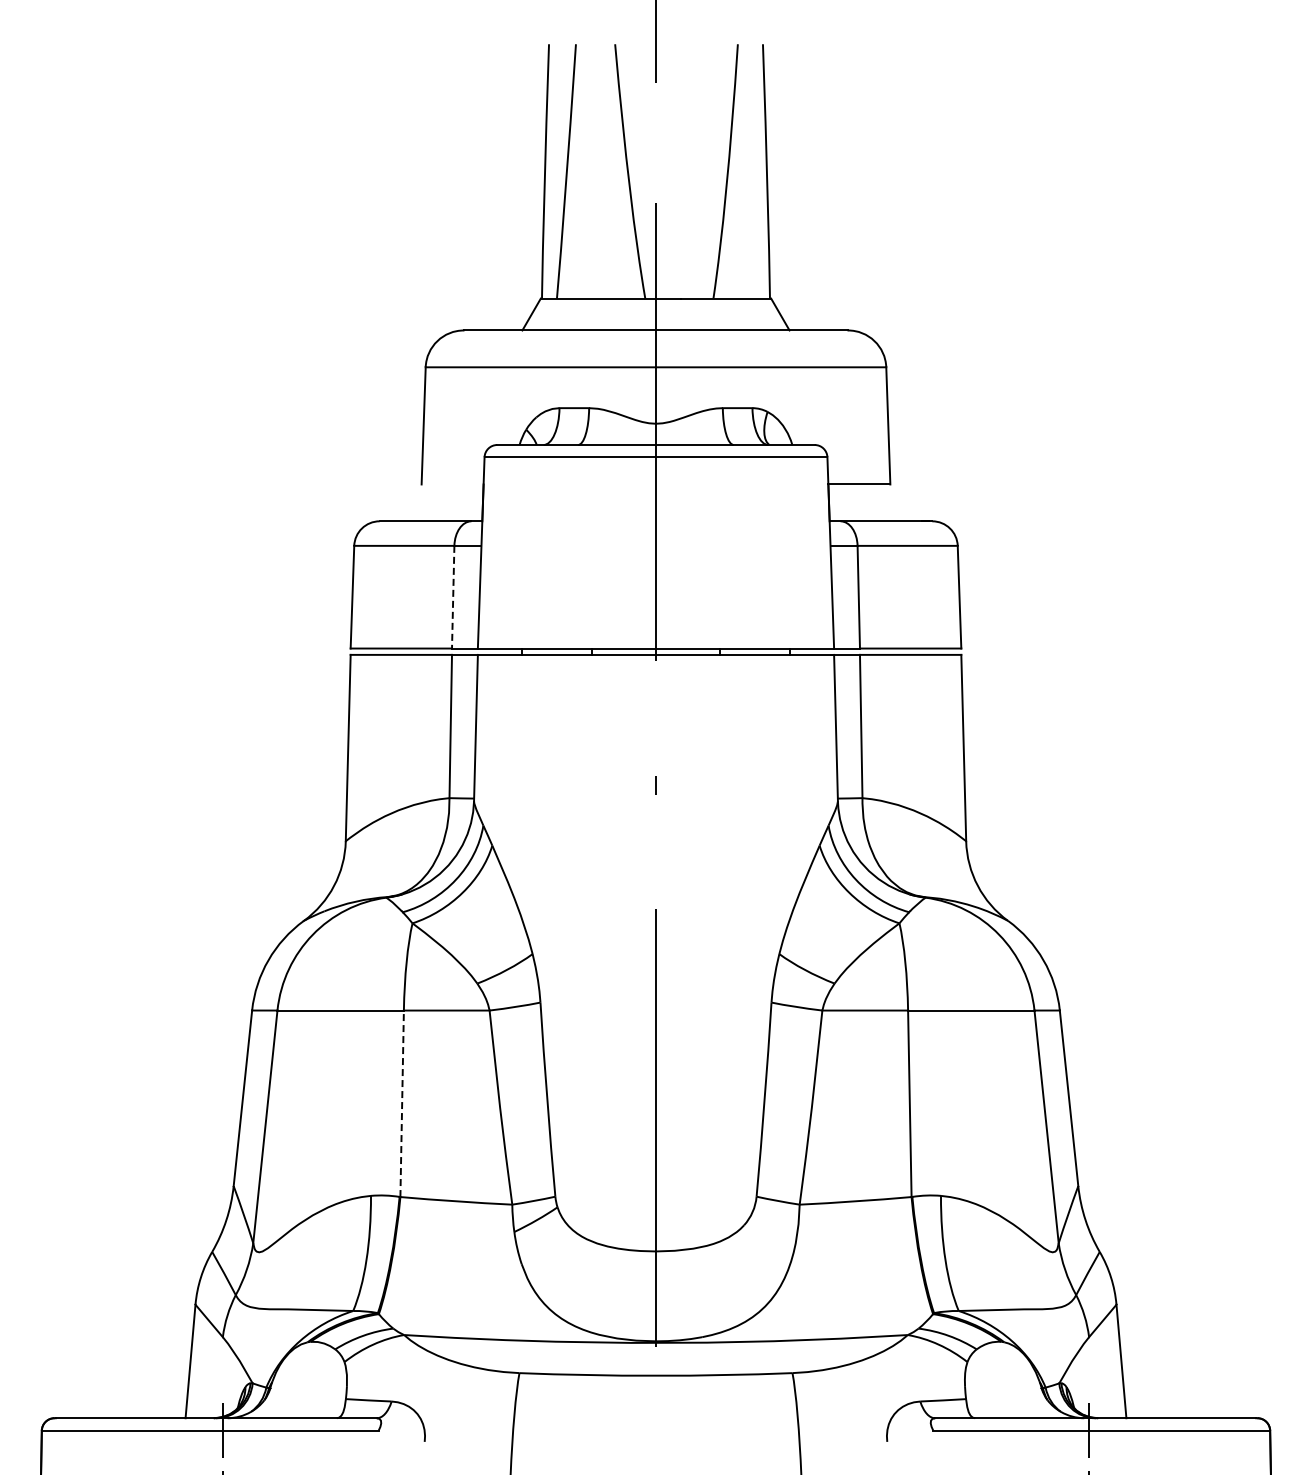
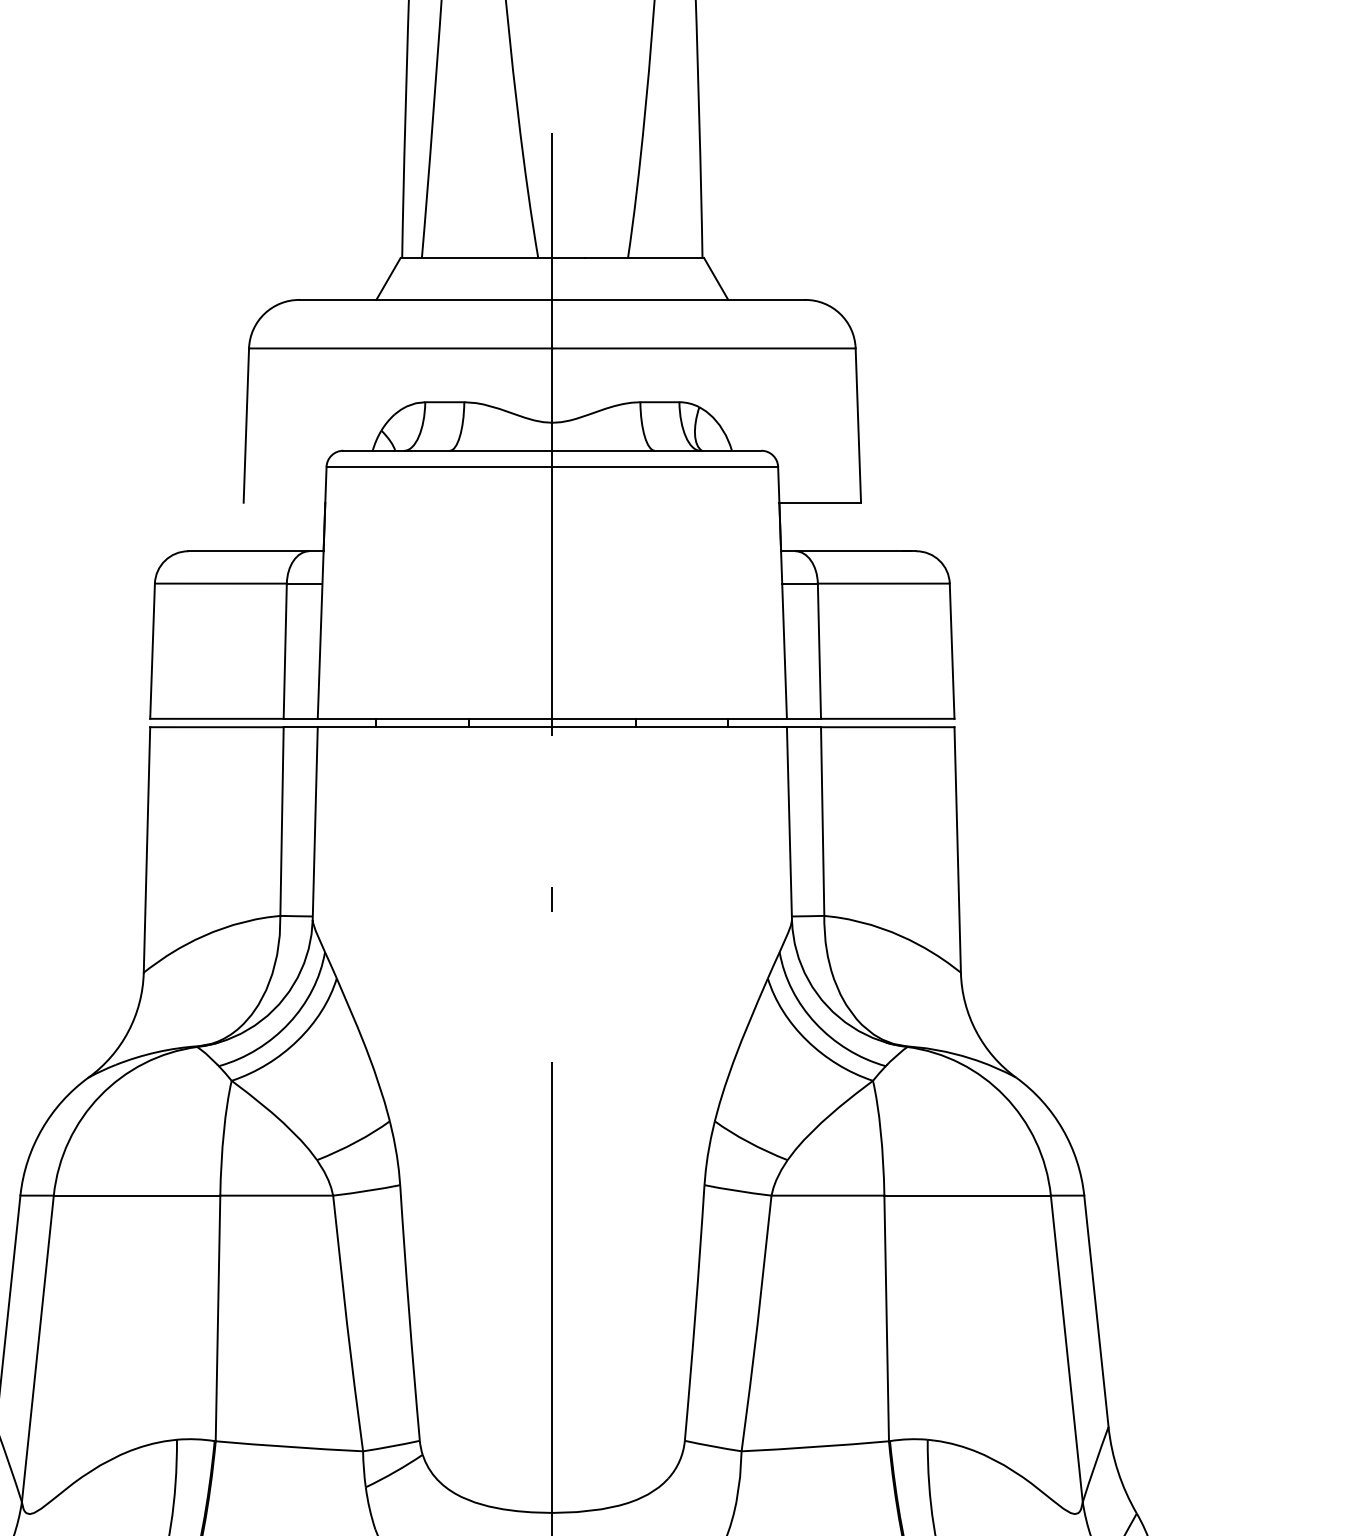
line: (453, 597) -> (285, 651), dashed -> solid
line: (402, 1103) -> (218, 1318), dashed -> solid

